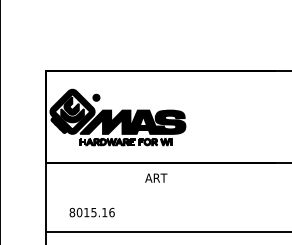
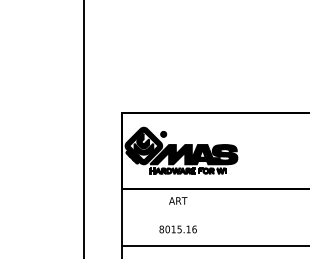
text: (156, 177) -> (178, 200), moved
text: (91, 212) -> (177, 229), moved

